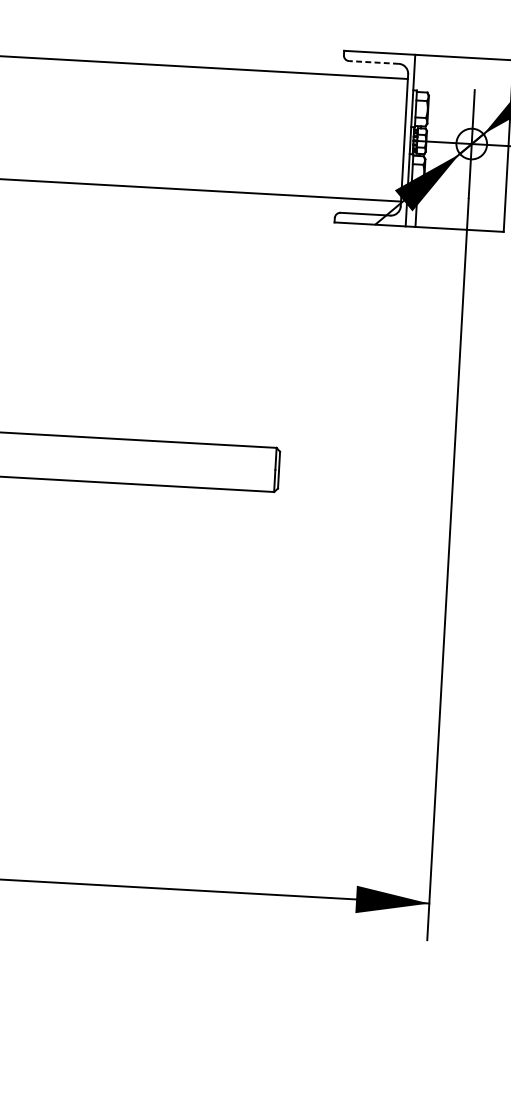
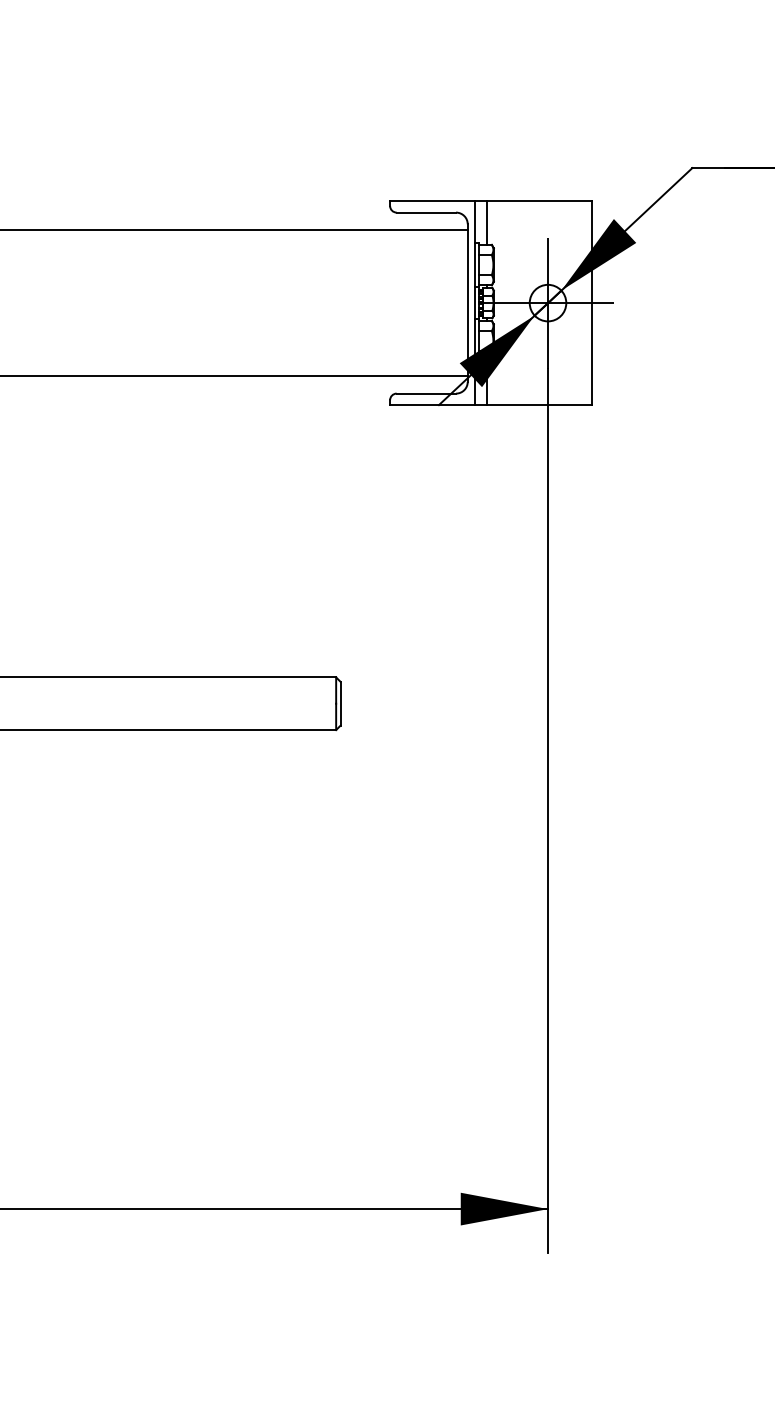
line: (374, 62) -> (426, 212), dashed -> solid
line: (423, 73) -> (486, 222), added

